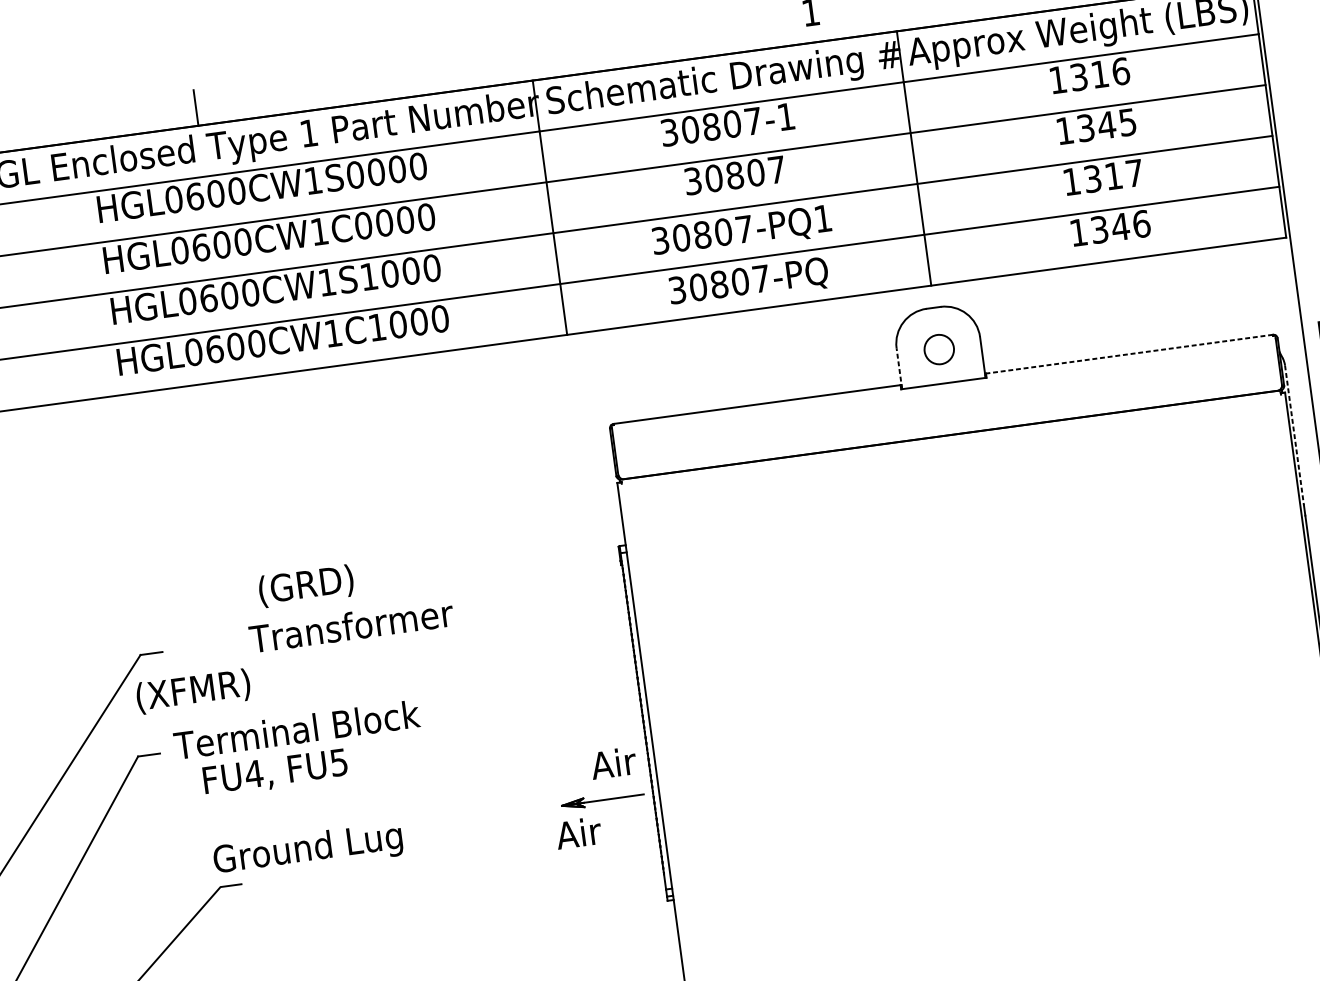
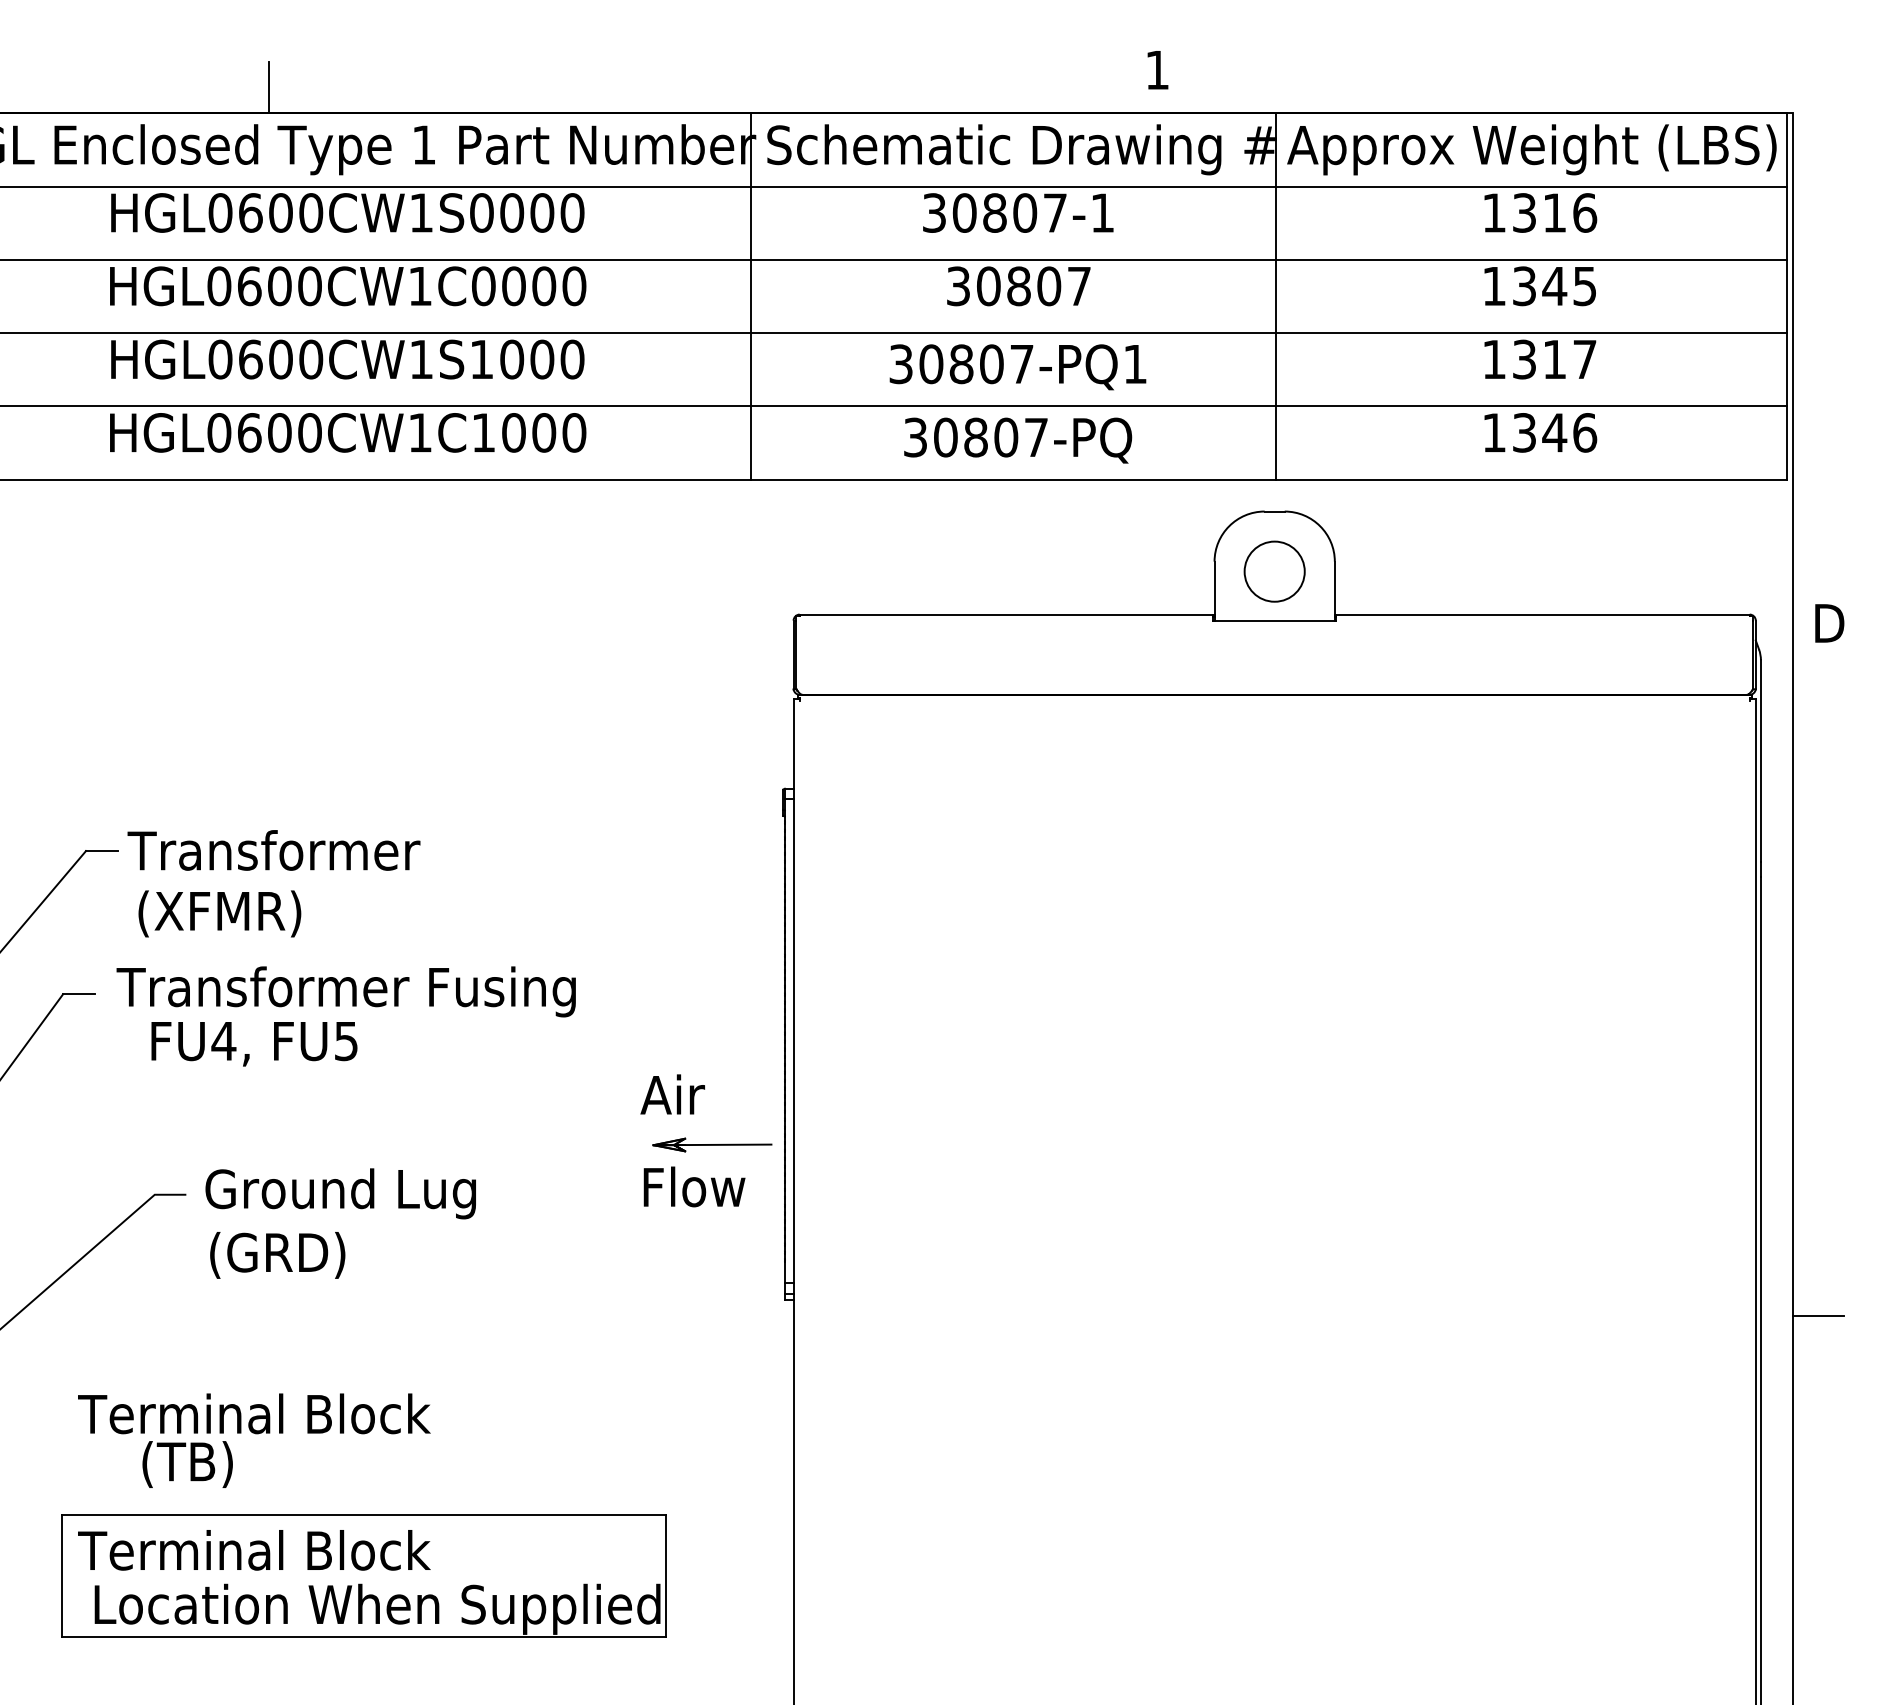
circle: (939, 349) -> (1274, 571), size x1.43
line: (1129, 354) -> (1542, 614), dashed -> solid
line: (899, 368) -> (1214, 590), dashed -> solid
line: (1294, 435) -> (1760, 760), dashed -> solid
text: (306, 586) -> (277, 1255), moved
text: (351, 626) -> (273, 850), moved
text: (193, 691) -> (219, 913), moved
text: (344, 726) -> (361, 991), Terminal Block -> Transformer Fusing
text: (613, 763) -> (672, 1094), moved
text: (592, 830) -> (692, 1186), Air -> Flow
text: (307, 850) -> (340, 1193), moved

